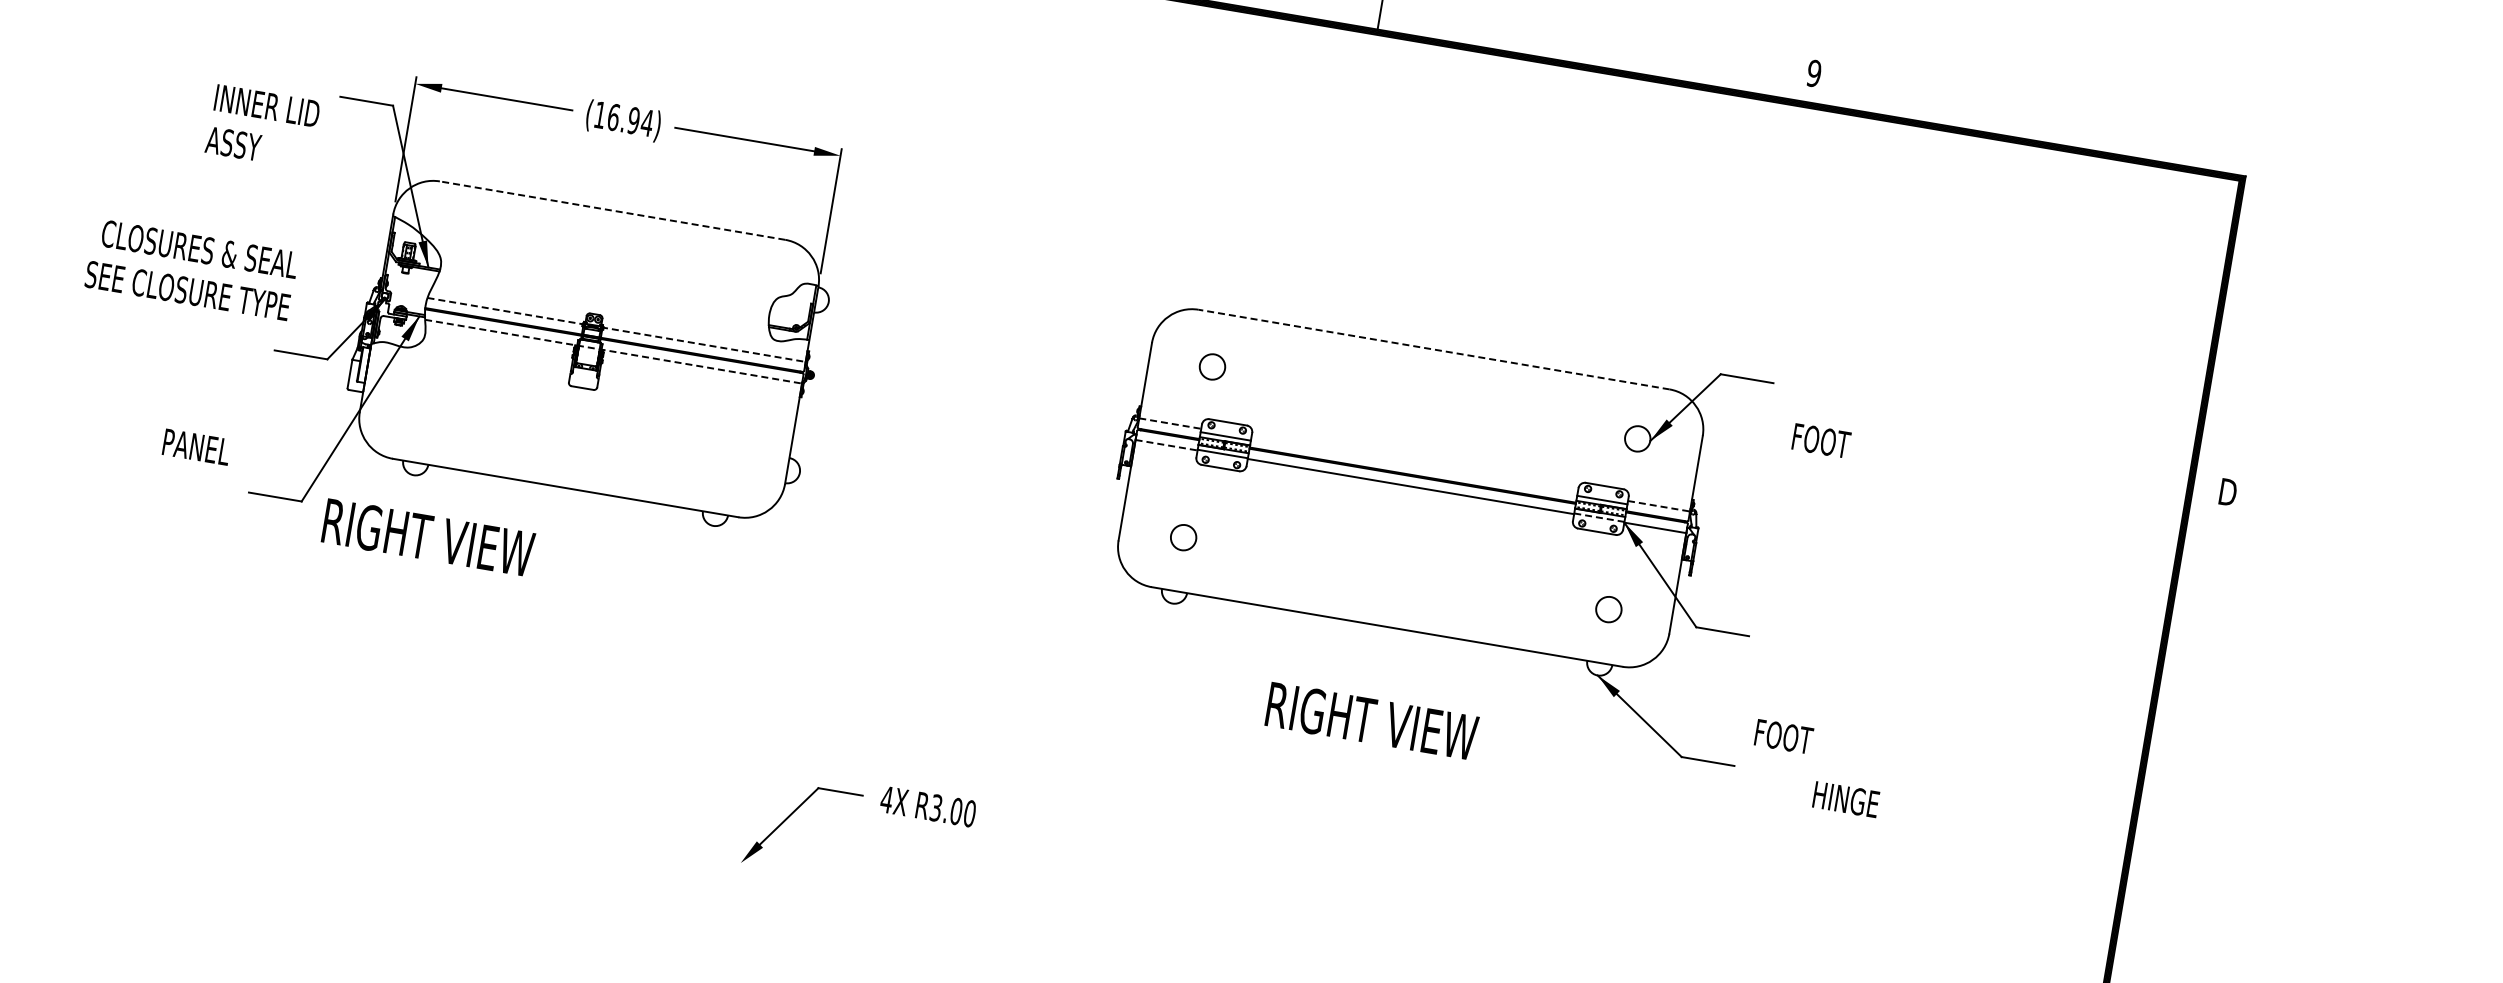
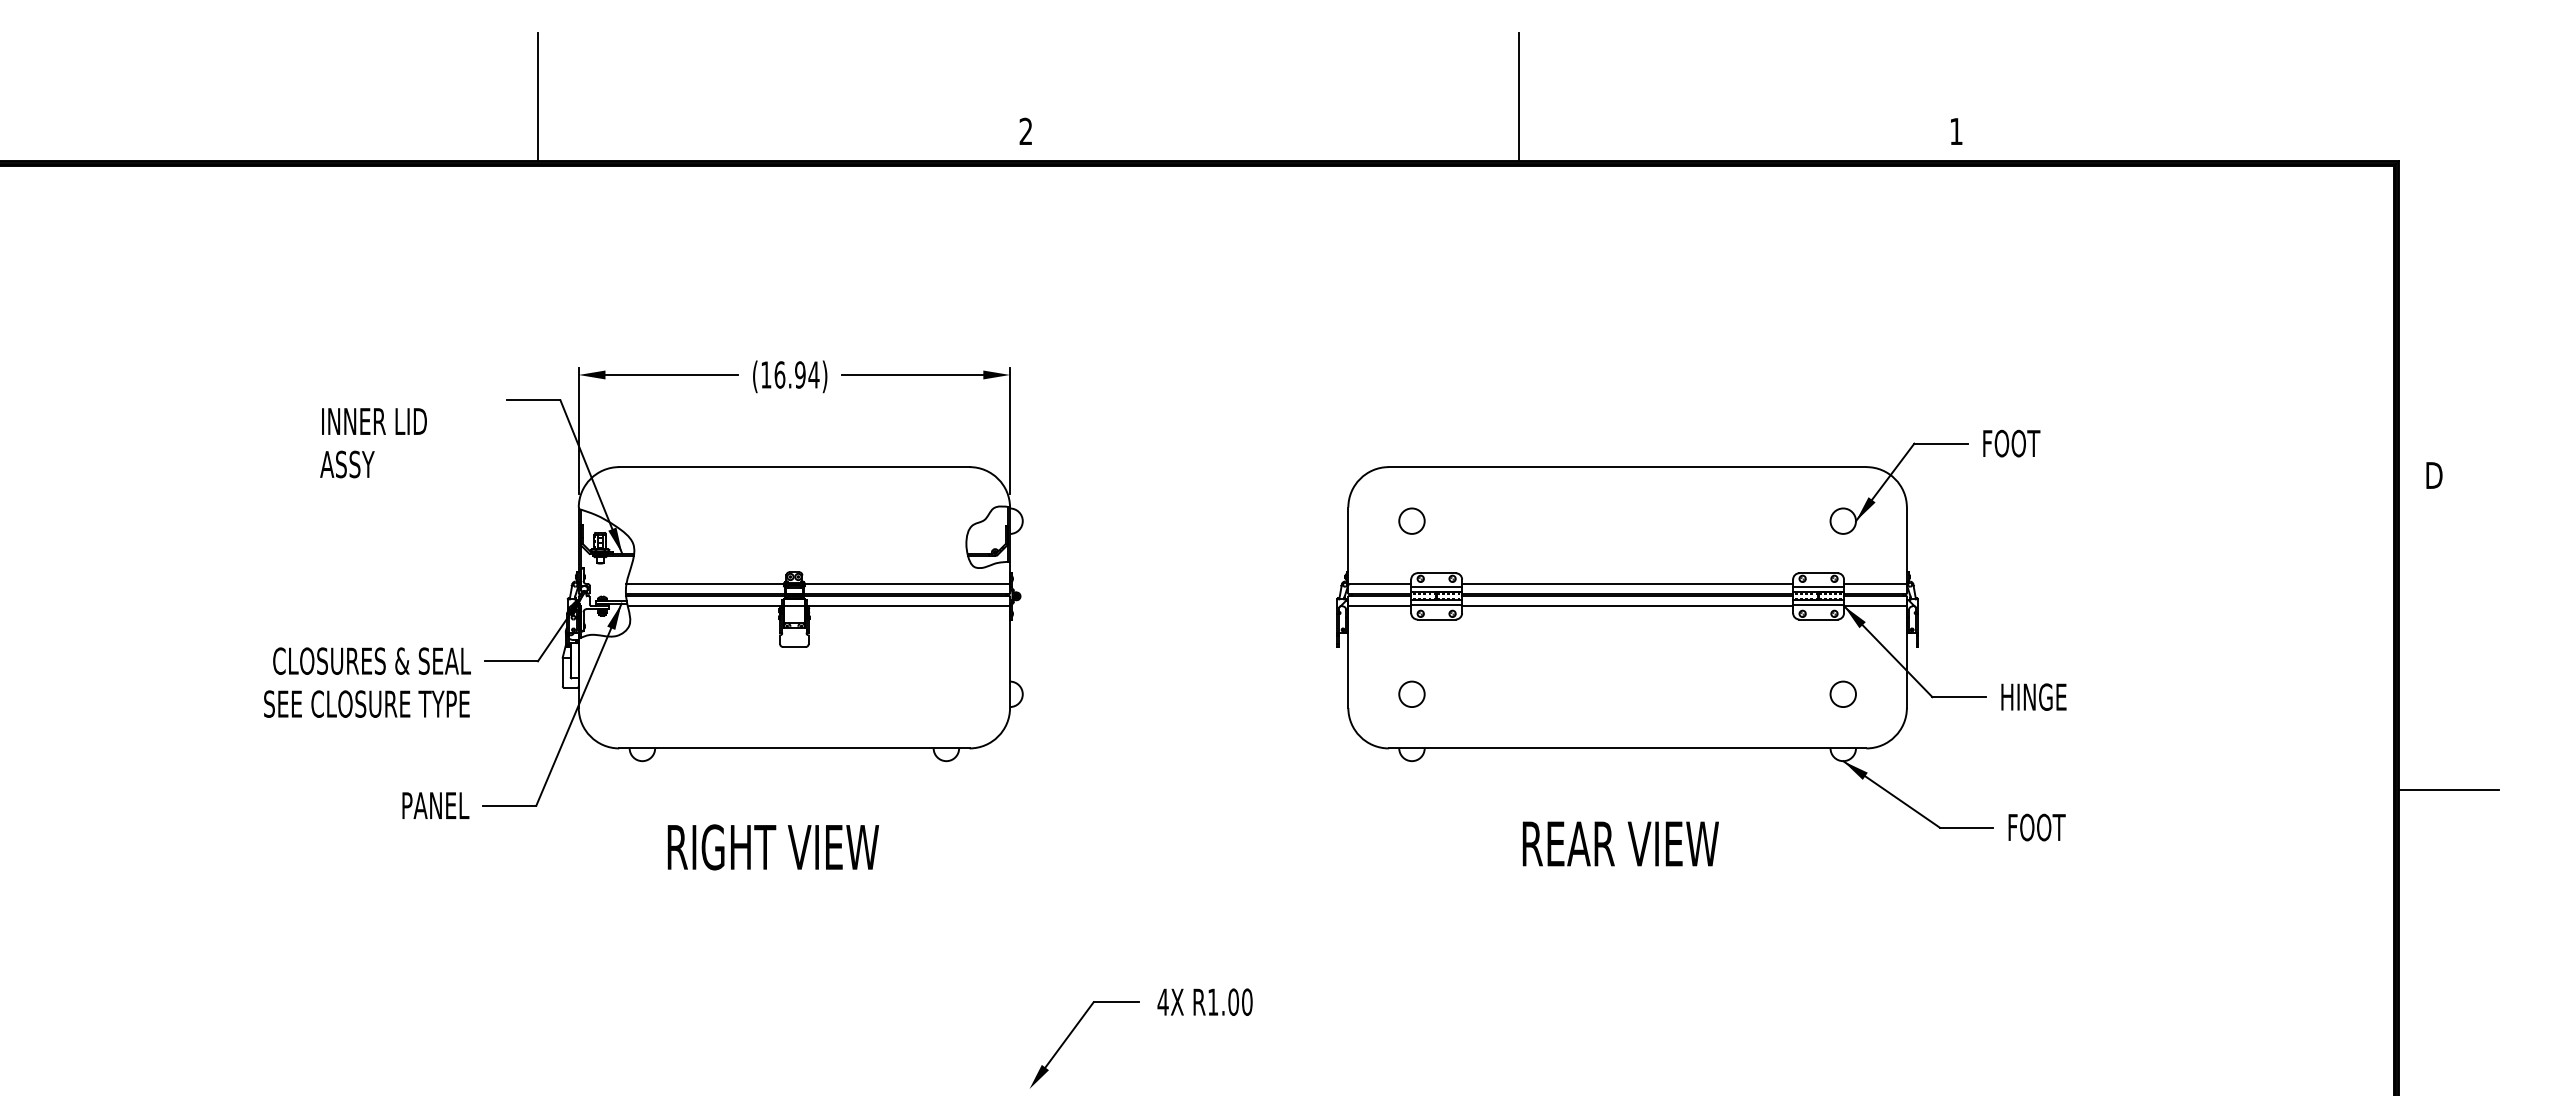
text: (1813, 73) -> (1955, 131), 9 -> 1
text: (262, 127) -> (373, 443), moved
line: (611, 210) -> (793, 467), dashed -> solid
text: (191, 269) -> (367, 682), moved
line: (616, 330) -> (818, 584), dashed -> solid
line: (1433, 349) -> (1627, 467), dashed -> solid
line: (614, 352) -> (819, 606), dashed -> solid
line: (1170, 424) -> (1380, 584), dashed -> solid
text: (1821, 440) -> (2011, 443), moved
line: (1167, 445) -> (1380, 606), dashed -> solid
text: (196, 446) -> (435, 805), moved
line: (1414, 465) -> (1627, 584), added
line: (1658, 506) -> (1875, 584), dashed -> solid
line: (1600, 518) -> (1819, 605), dashed -> solid
text: (427, 537) -> (772, 847), moved
text: (1385, 724) -> (1642, 844), RIGHT VIEW -> REAR VIEW
text: (1783, 736) -> (2036, 827), moved
text: (1845, 798) -> (2033, 696), moved
line: (2189, 805) -> (2448, 790), added
text: (936, 807) -> (1213, 1001), R3.00 -> R1.00

